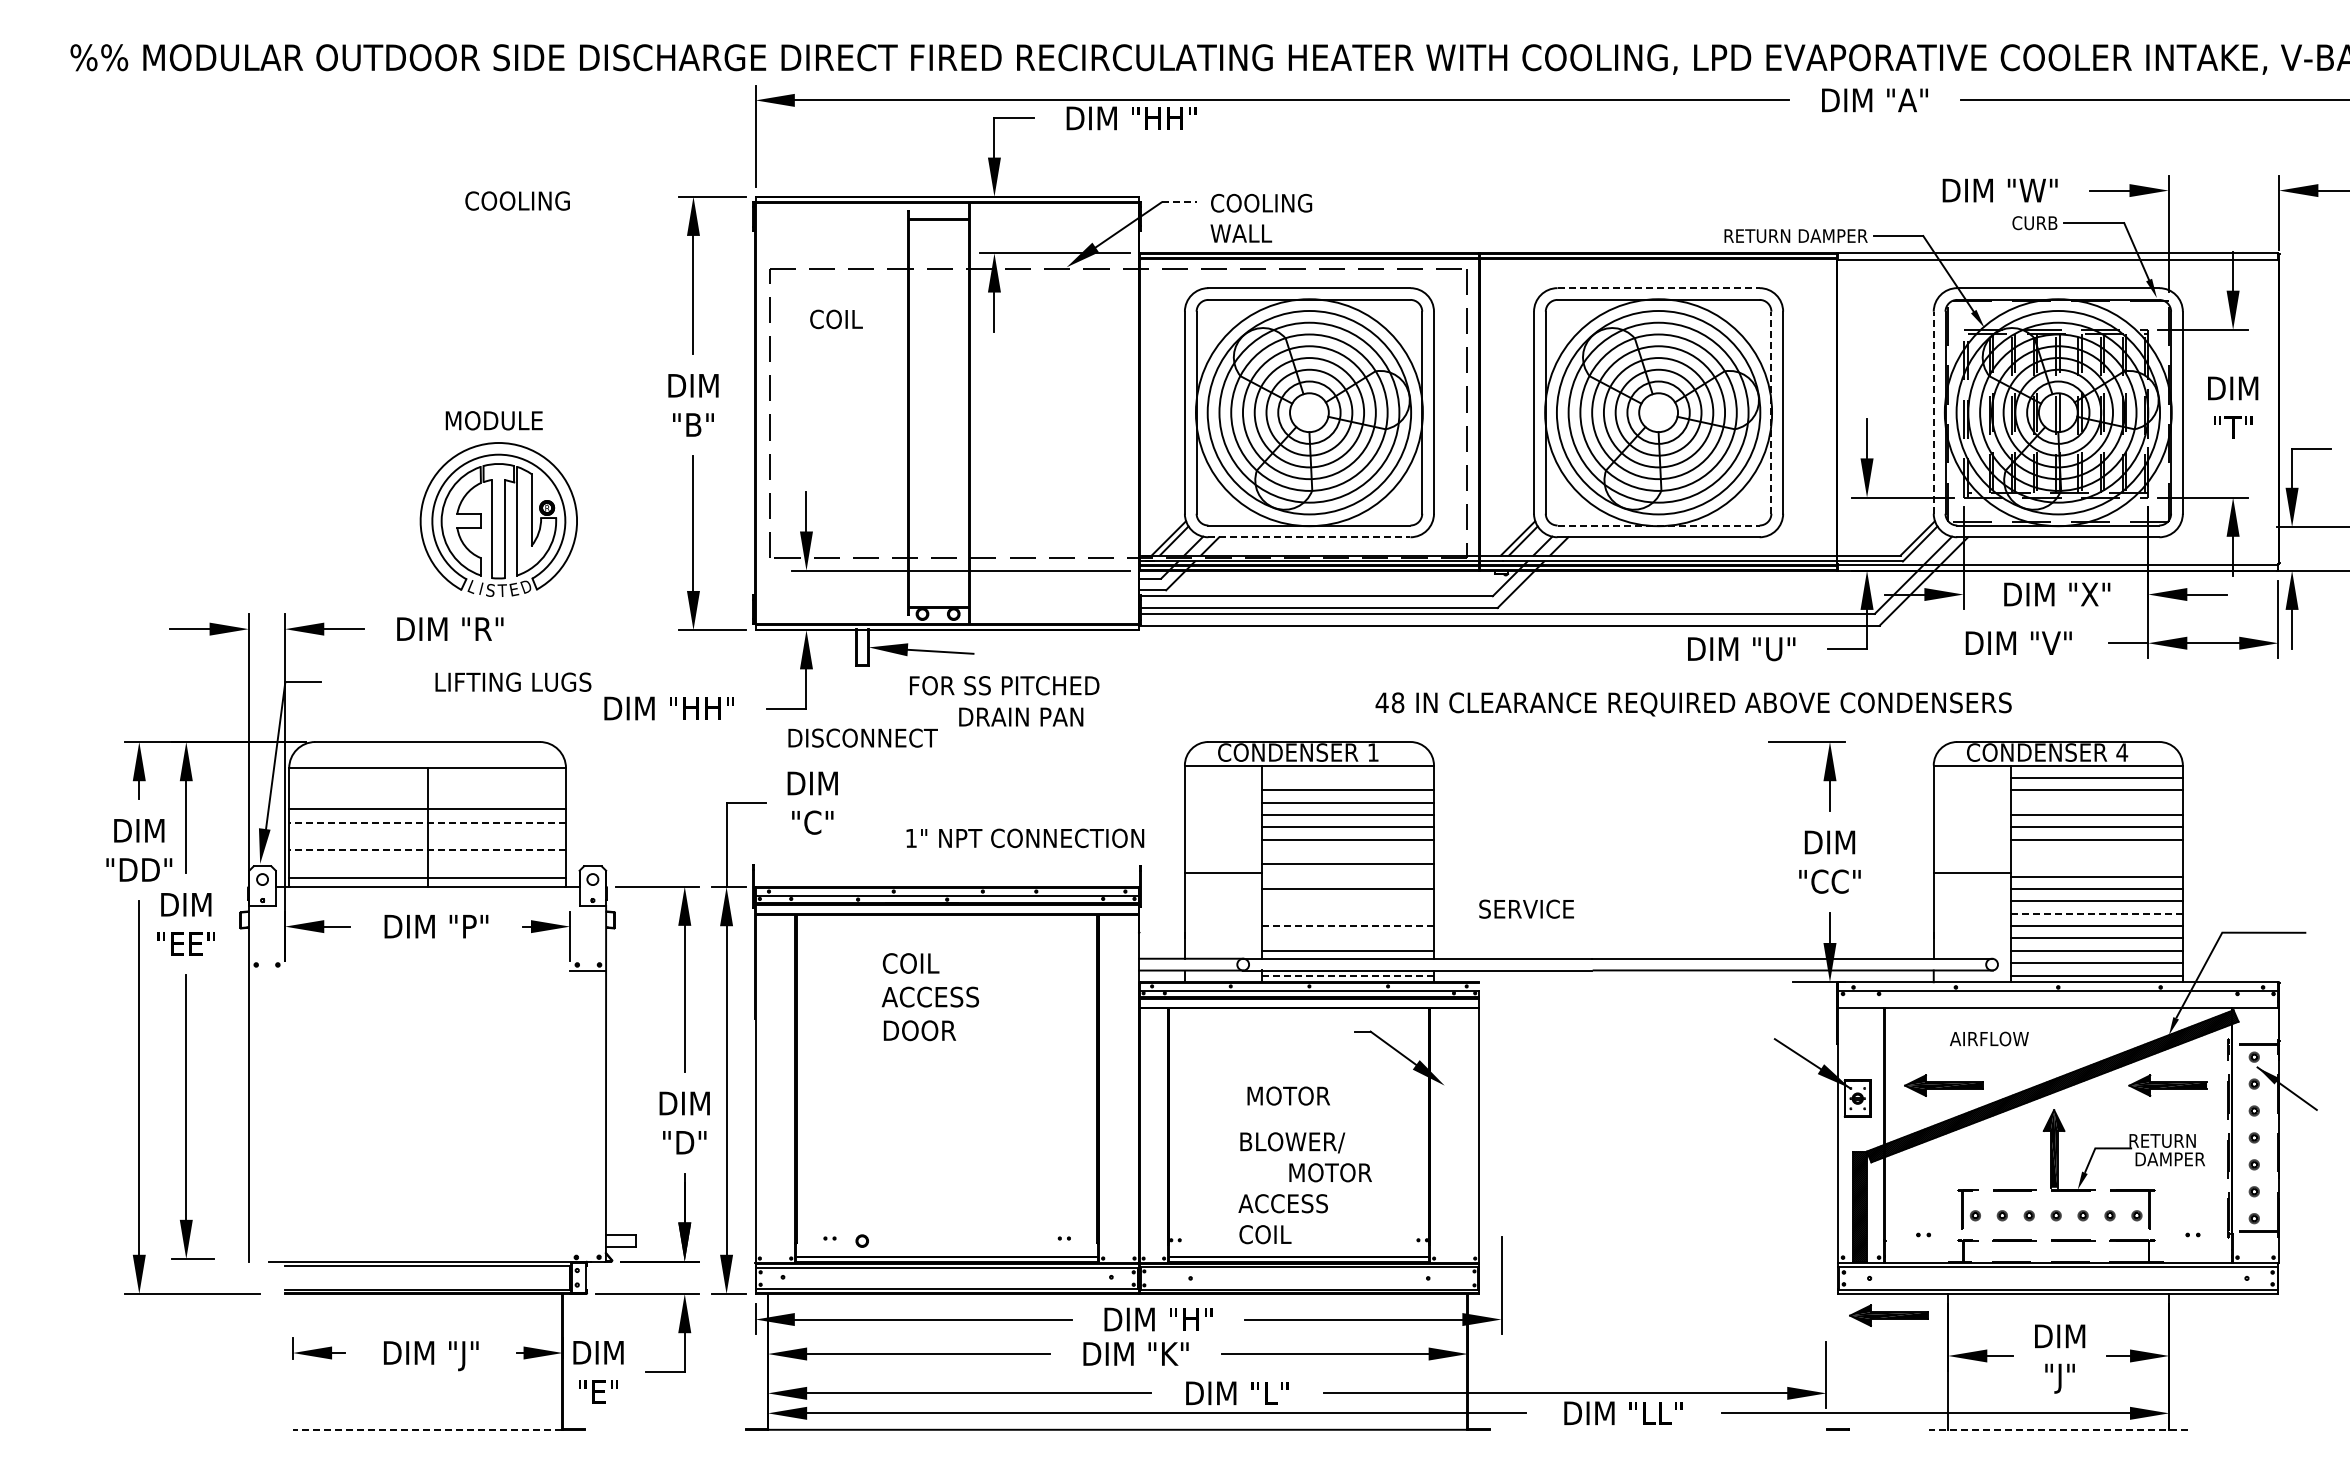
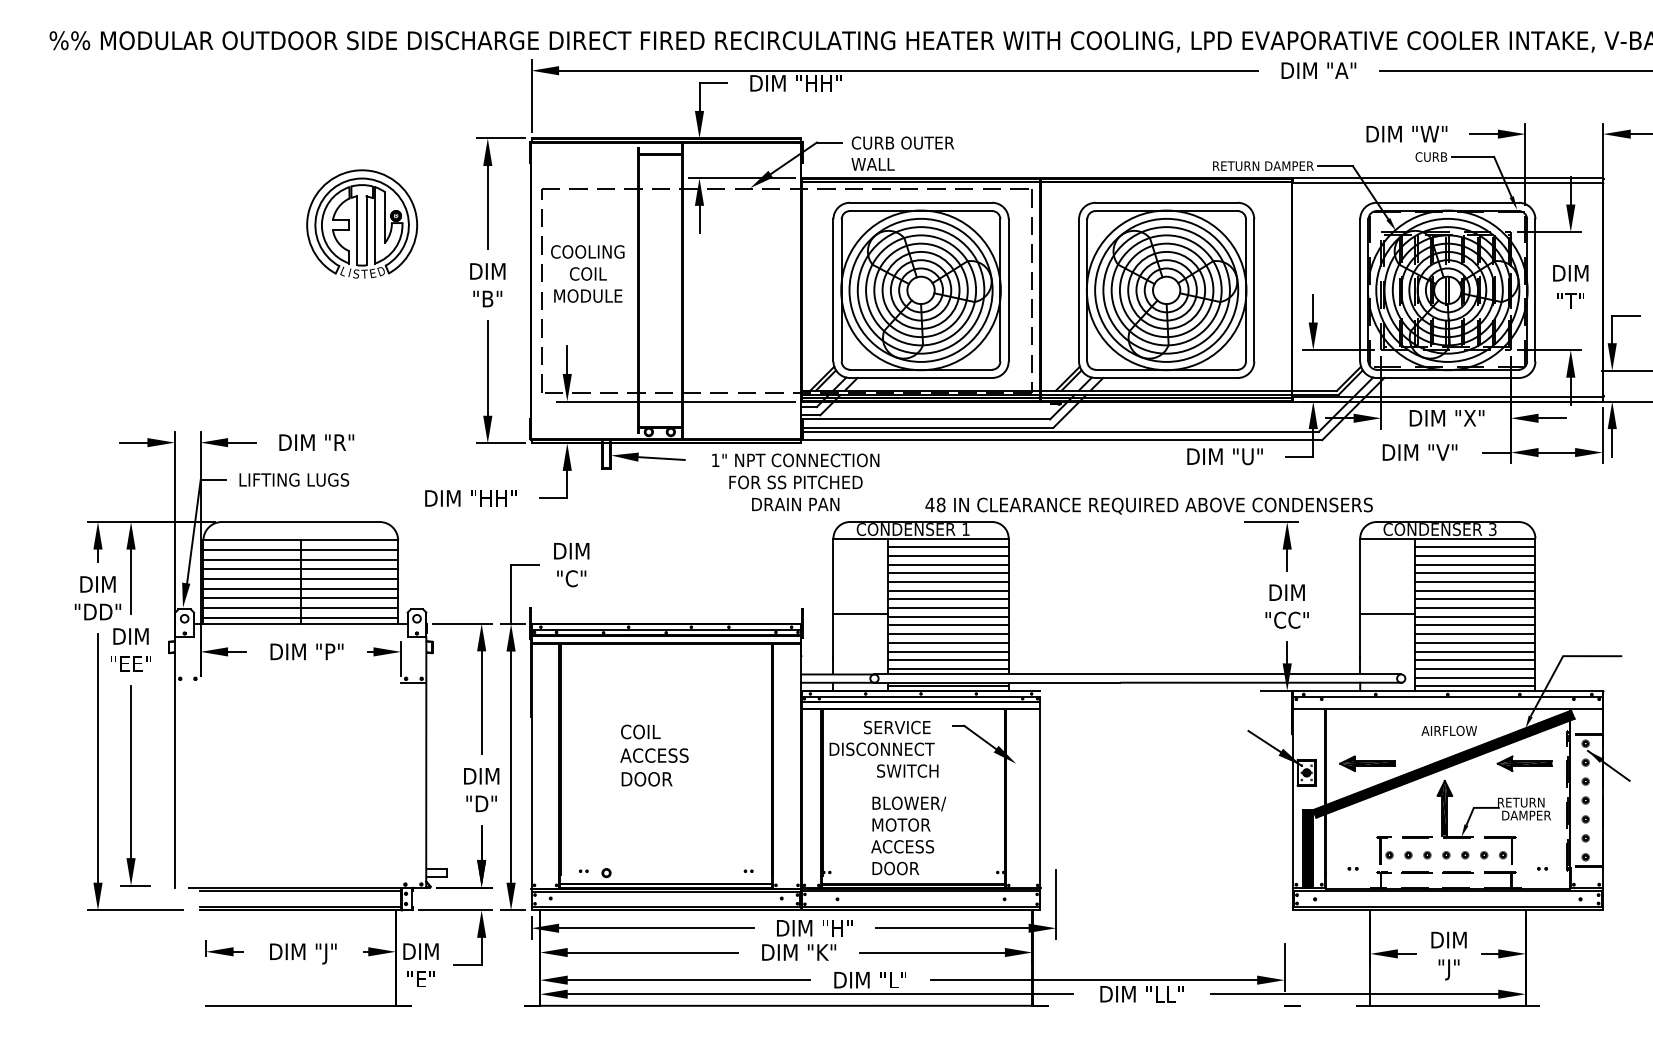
text: (517, 200) -> (587, 251), moved
line: (1179, 202) -> (829, 142), dashed -> solid
text: (1291, 202) -> (908, 142), COOLING -> CURB OUTER
line: (1659, 288) -> (1167, 203), dashed -> solid
text: (836, 319) -> (588, 274), moved
line: (1771, 412) -> (1246, 290), dashed -> solid
line: (1933, 412) -> (1360, 290), dashed -> solid
text: (493, 420) -> (587, 295), moved
part: (498, 519) -> (361, 224), moved
line: (1659, 525) -> (1167, 369), dashed -> solid
line: (1309, 537) -> (921, 378), dashed -> solid
text: (513, 681) -> (294, 479), moved
text: (1004, 685) -> (795, 482), moved
text: (1693, 704) -> (1149, 506), moved
text: (1021, 716) -> (795, 504), moved
text: (862, 737) -> (881, 748), moved
text: (2122, 752) -> (1492, 529), 4 -> 3
line: (1348, 777) -> (948, 546), added
line: (427, 781) -> (300, 549), added
line: (427, 795) -> (300, 559), added
line: (2096, 802) -> (1474, 564), added
line: (427, 823) -> (300, 579), dashed -> solid
line: (427, 836) -> (300, 588), added
text: (1025, 838) -> (795, 460), moved
line: (427, 850) -> (300, 598), dashed -> solid
line: (1348, 851) -> (948, 599), added
line: (2096, 851) -> (1474, 599), added
line: (427, 864) -> (300, 608), added
line: (2096, 864) -> (1474, 608), added
line: (1348, 876) -> (948, 616), added
line: (1348, 901) -> (948, 634), added
text: (1526, 908) -> (897, 727), moved
line: (1348, 913) -> (948, 642), added
line: (2097, 913) -> (1475, 642), dashed -> solid
line: (1348, 926) -> (948, 651), dashed -> solid
line: (1348, 938) -> (948, 660), added
line: (1348, 975) -> (948, 686), dashed -> solid
text: (929, 997) -> (653, 755), moved
text: (1989, 1038) -> (1449, 730), moved
text: (1290, 1095) -> (907, 770), MOTOR -> SWITCH
text: (1330, 1172) -> (901, 824), moved
text: (1272, 1234) -> (895, 868), COIL -> DOOR
part: (1888, 1315) -> (1328, 925), removed
line: (427, 1429) -> (300, 1005), dashed -> solid
line: (2058, 1429) -> (1447, 1005), dashed -> solid

